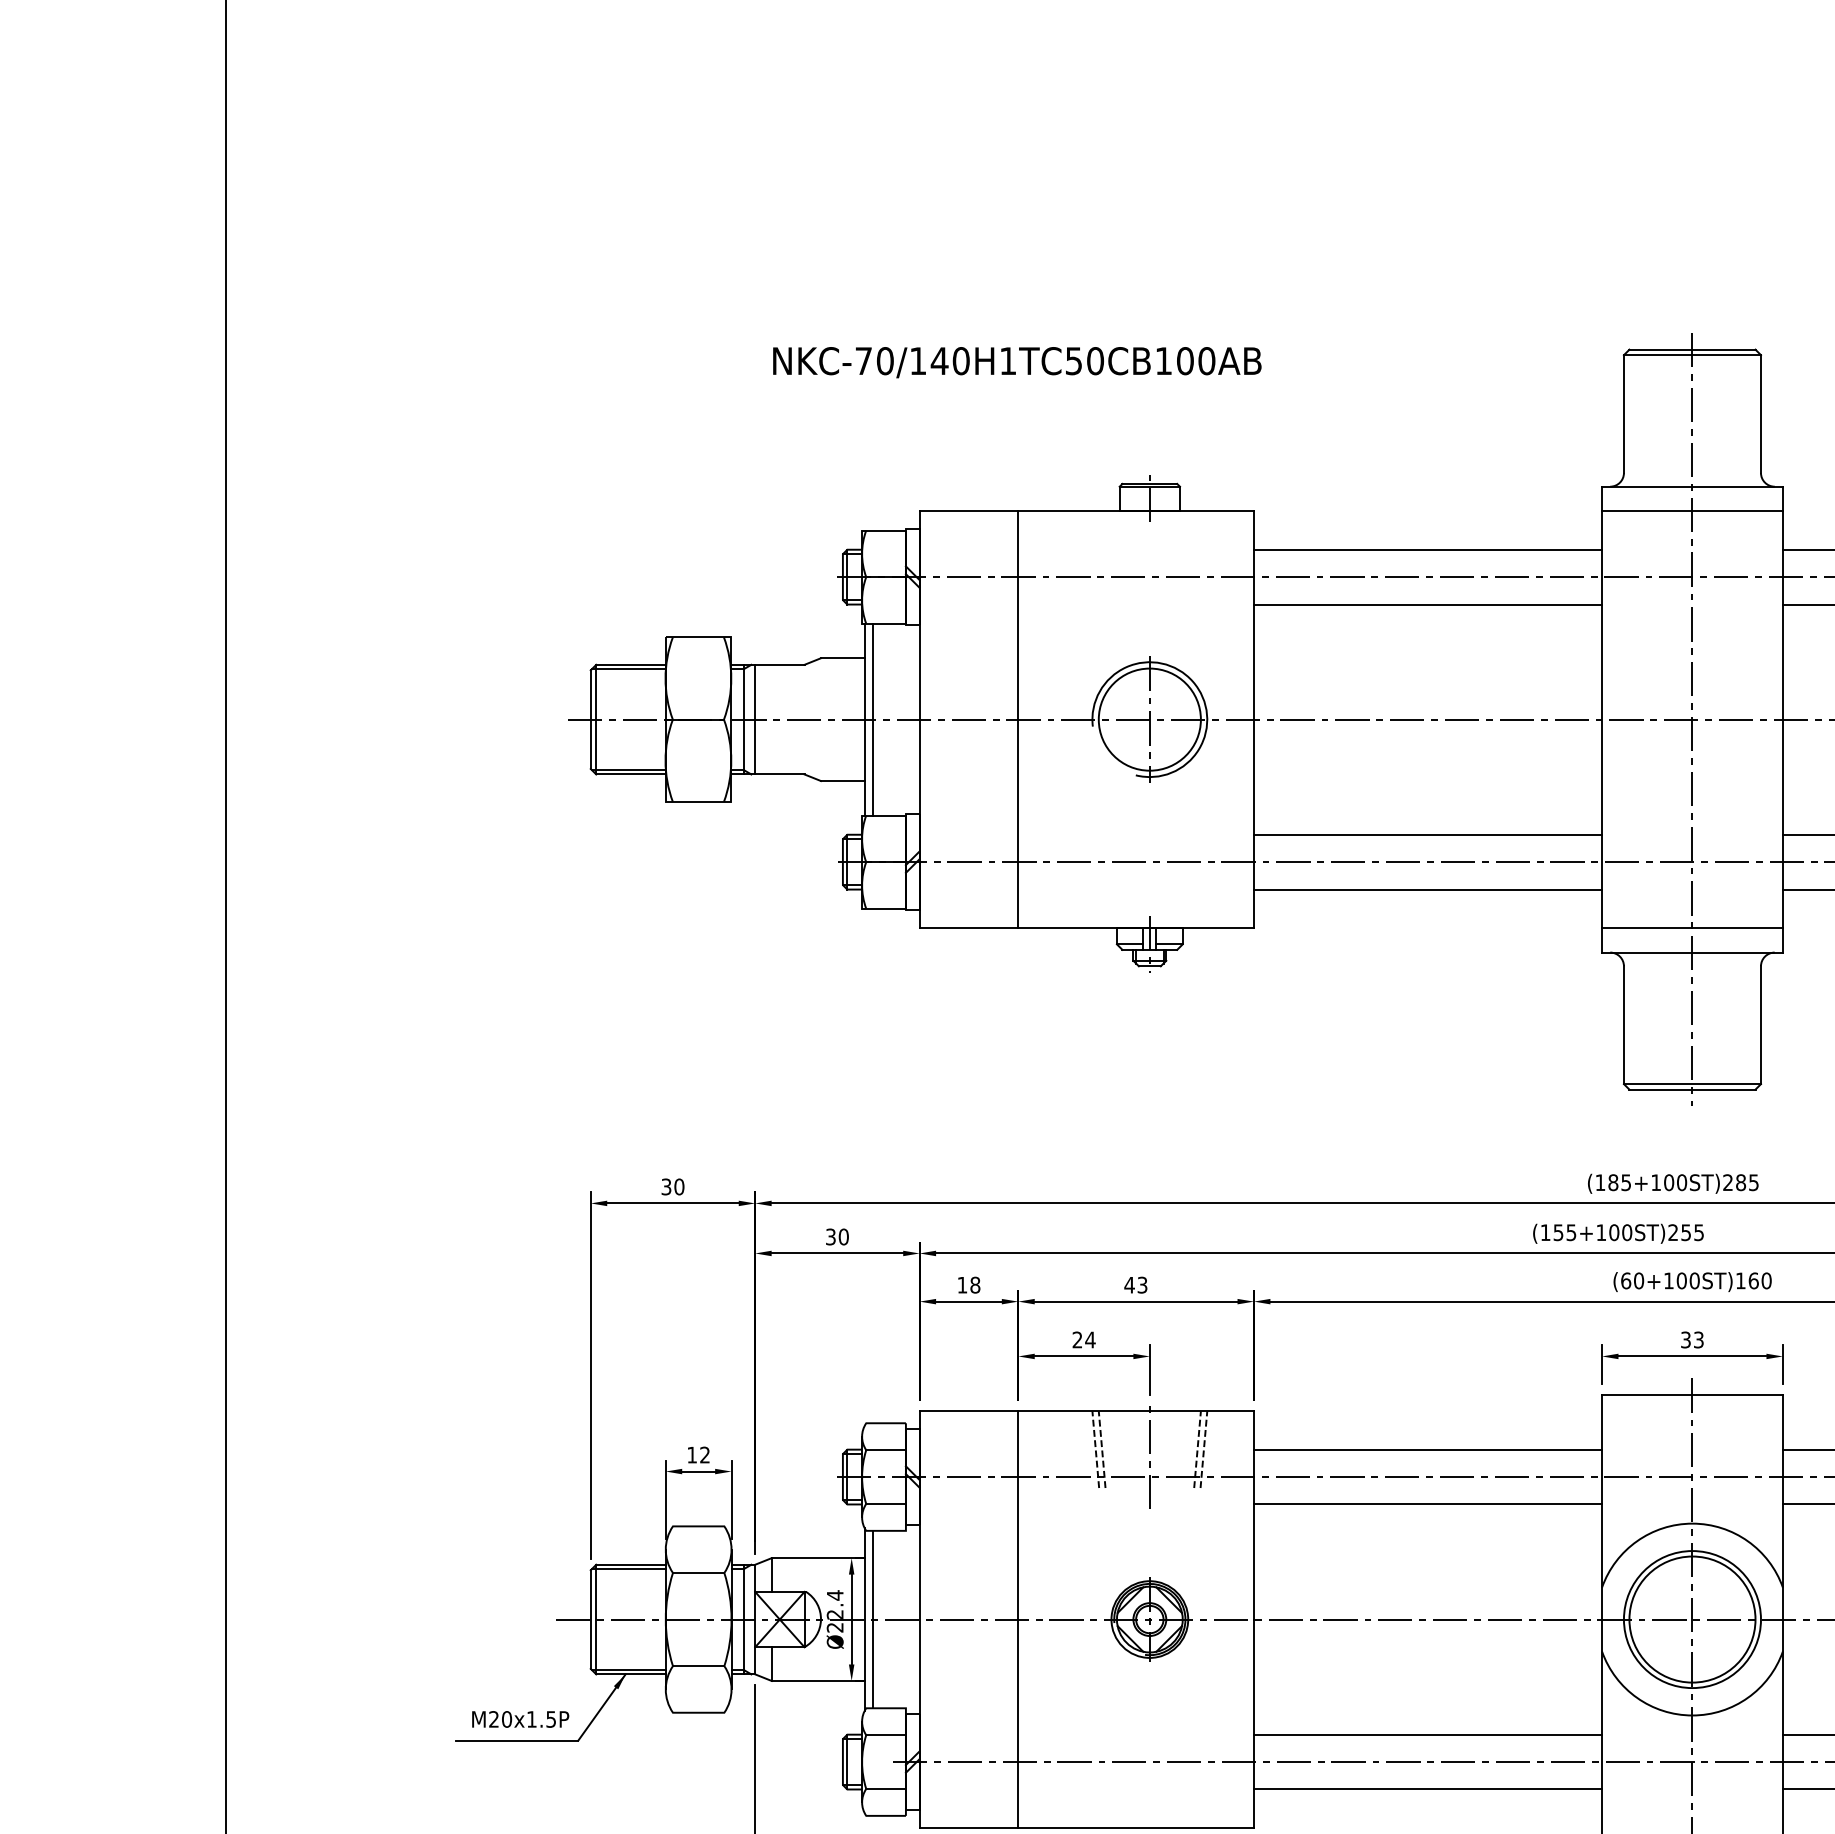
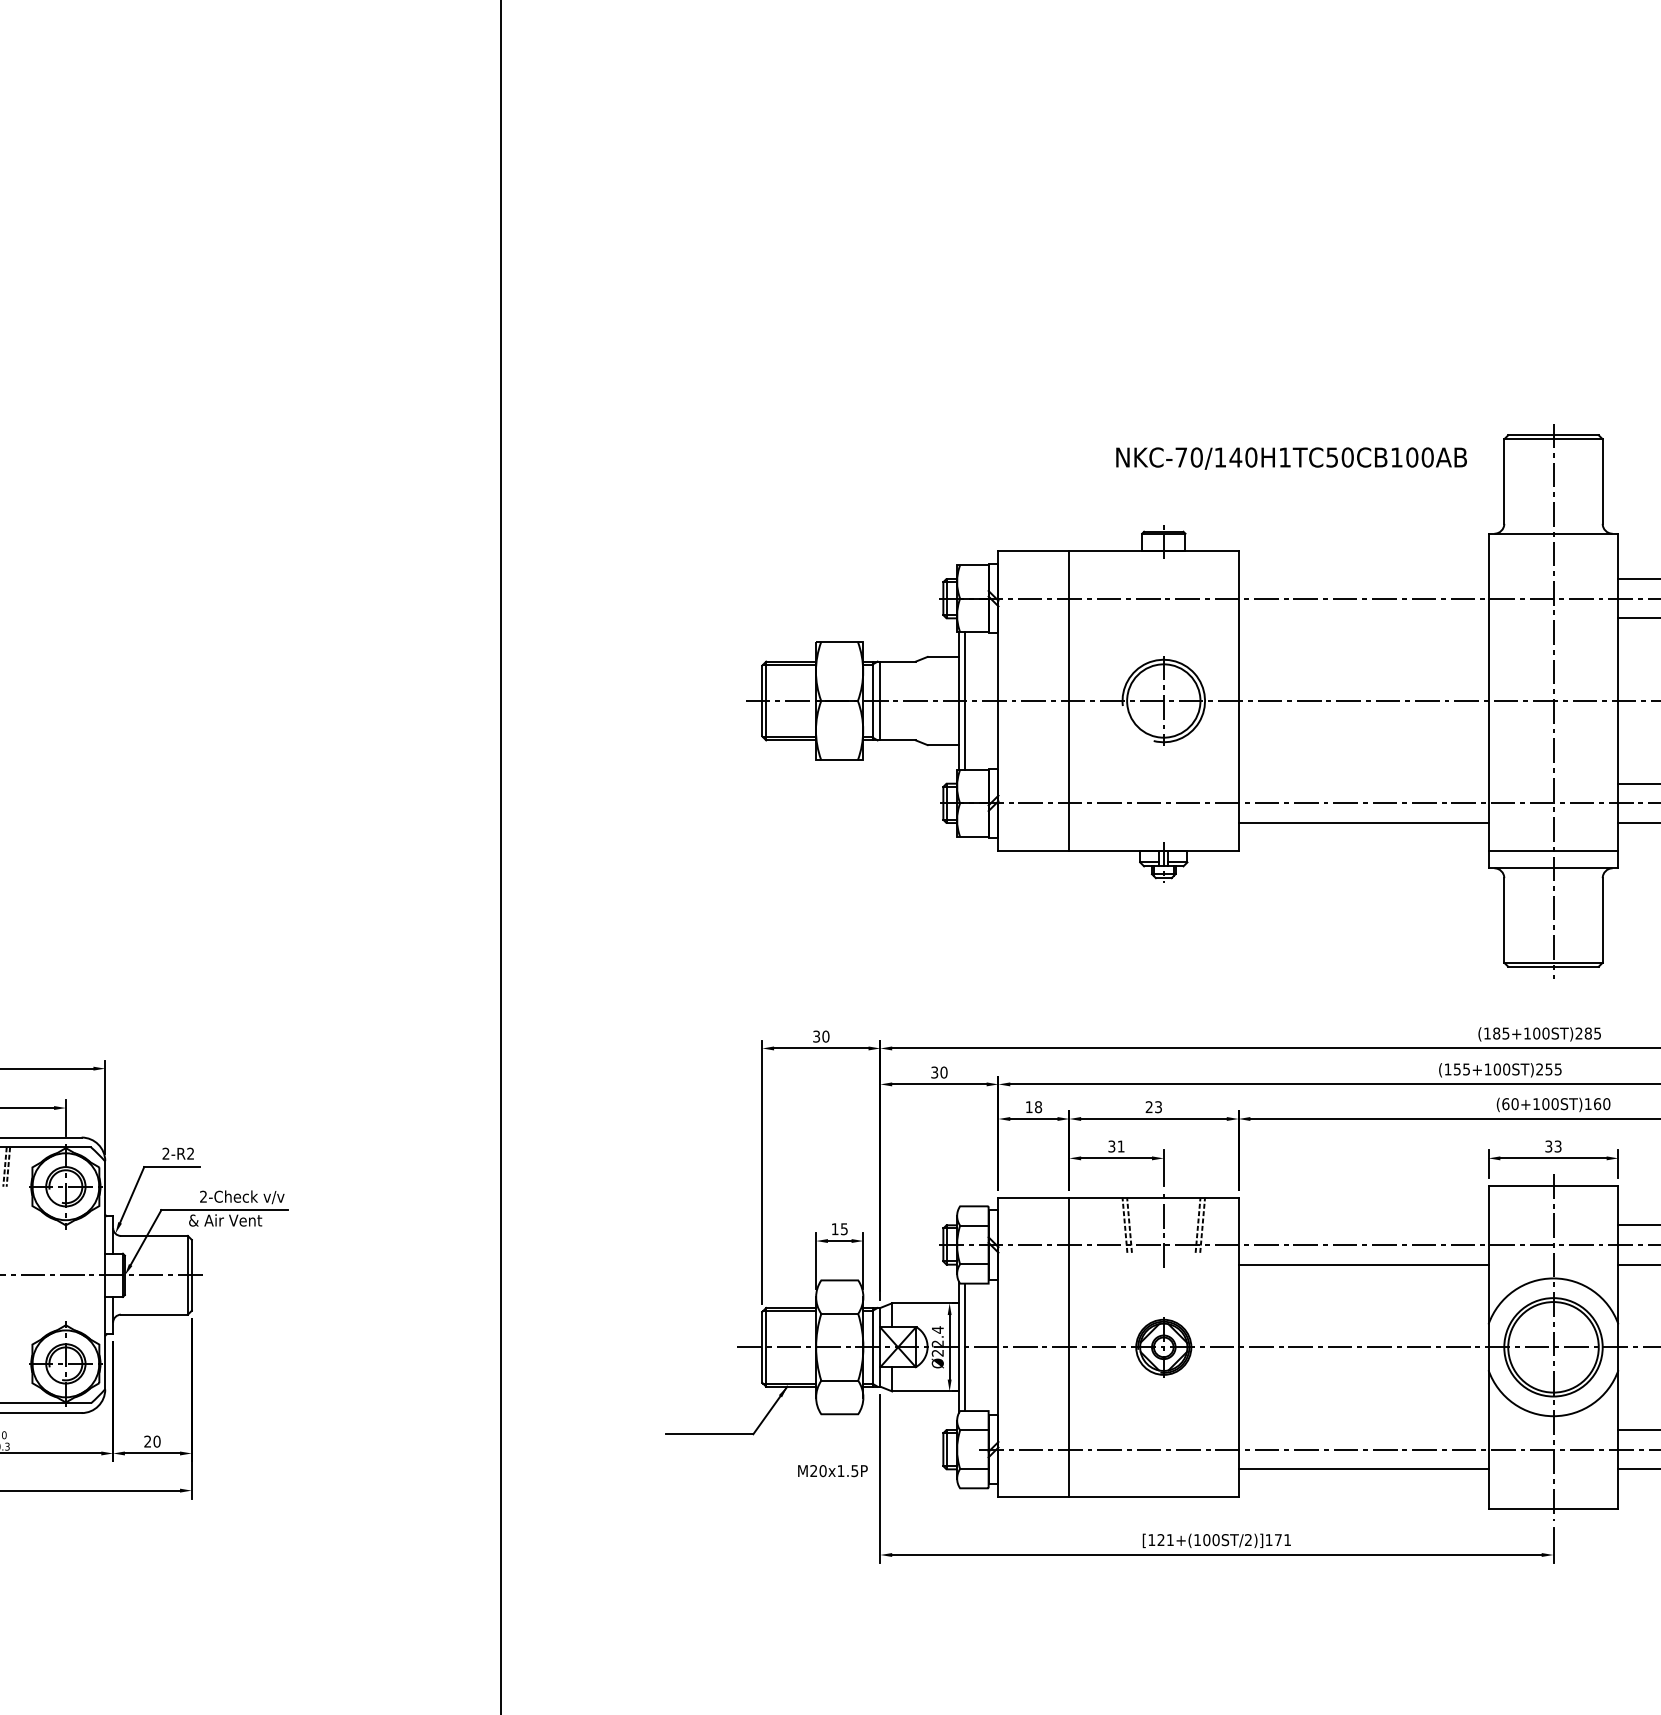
text: (1017, 362) -> (1291, 458), moved
line: (1692, 511) -> (1553, 551), removed
line: (1427, 549) -> (1363, 578), removed
line: (1427, 604) -> (1363, 618), removed
line: (1427, 834) -> (1363, 783), removed
text: (1129, 1285) -> (1149, 1107), 43 -> 23
text: (1083, 1339) -> (1116, 1146), 24 -> 31
line: (1427, 1449) -> (1363, 1225), removed
text: (705, 1455) -> (844, 1229), 12 -> 15
text: (520, 1720) -> (832, 1471), moved
line: (1427, 1733) -> (1363, 1429), removed

